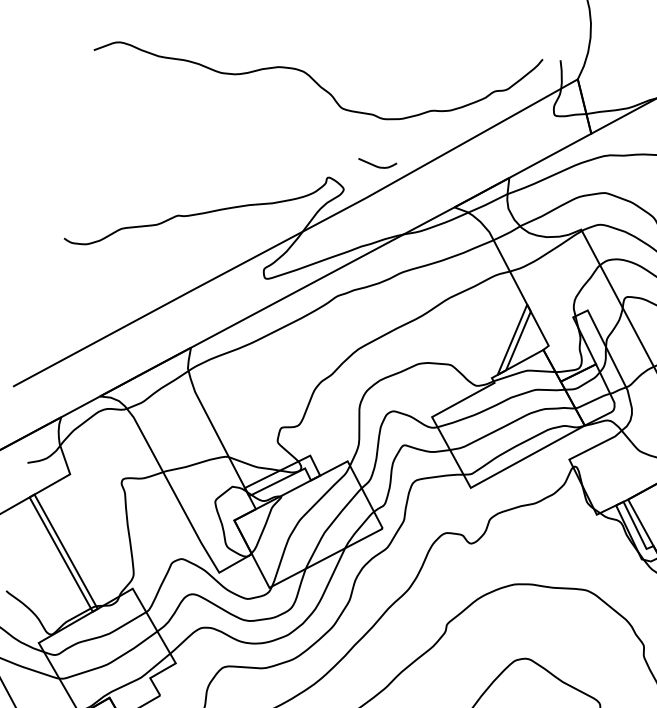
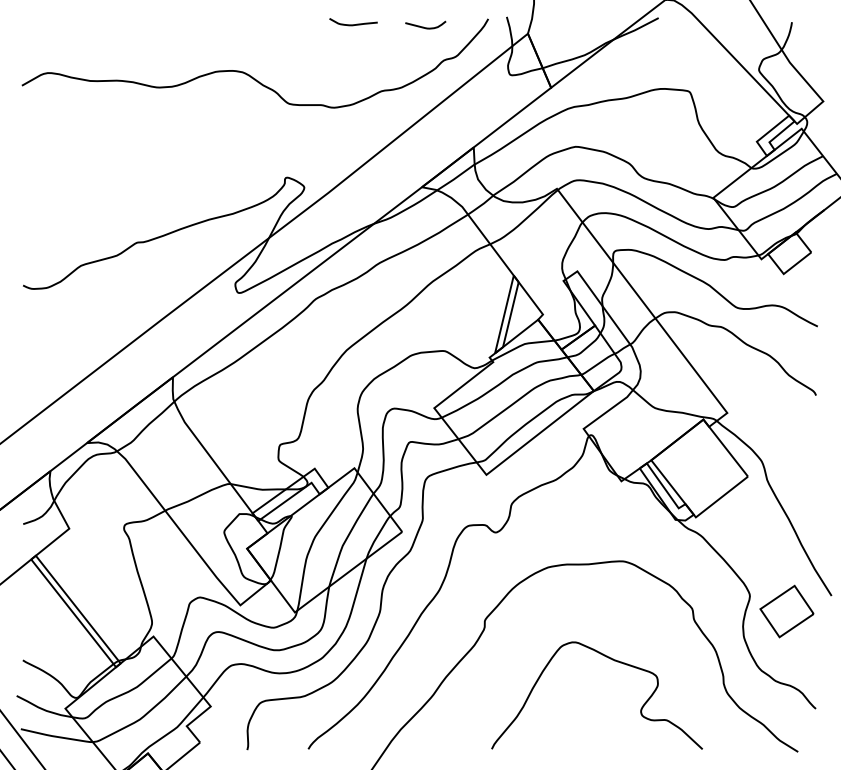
curve: (415, 43) -> (353, 24), added
curve: (375, 164) -> (423, 26), moved

